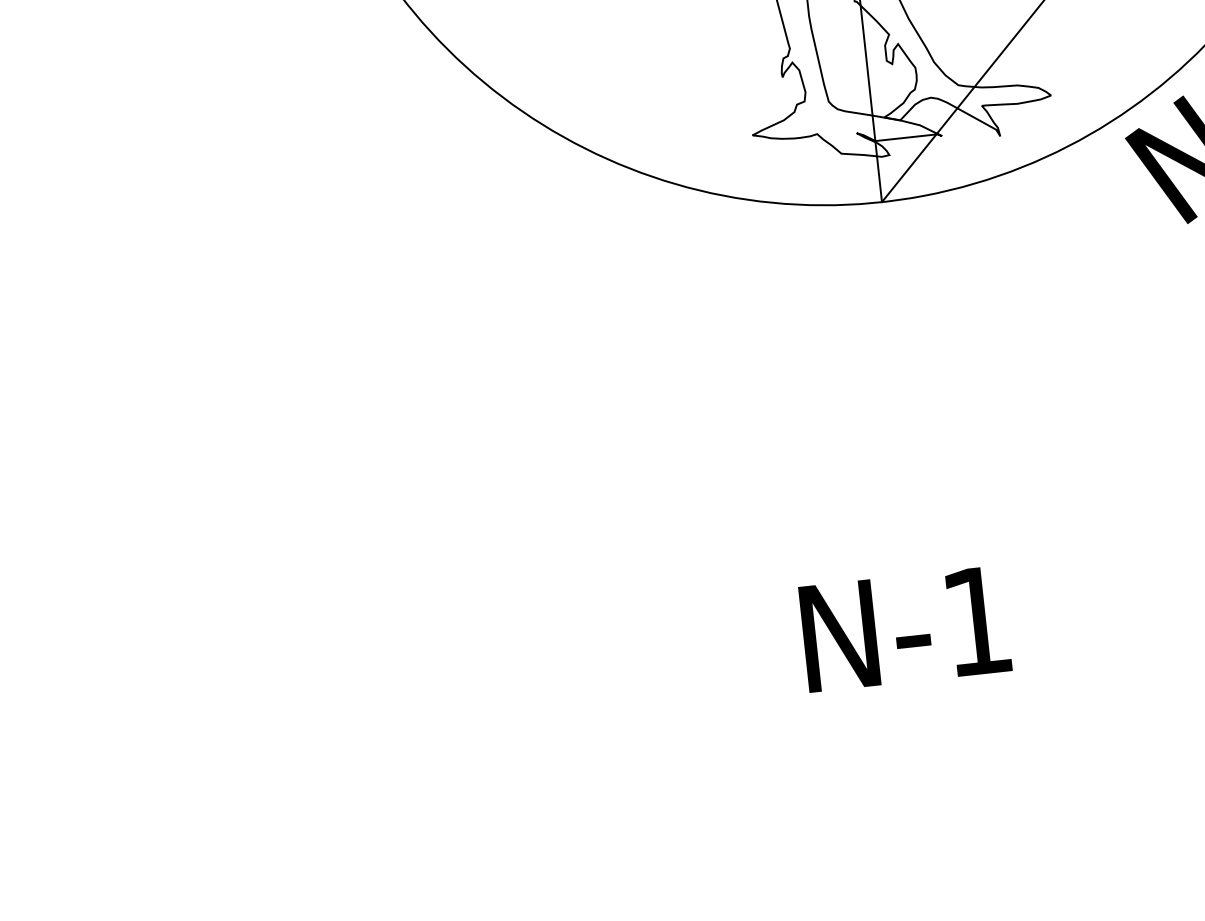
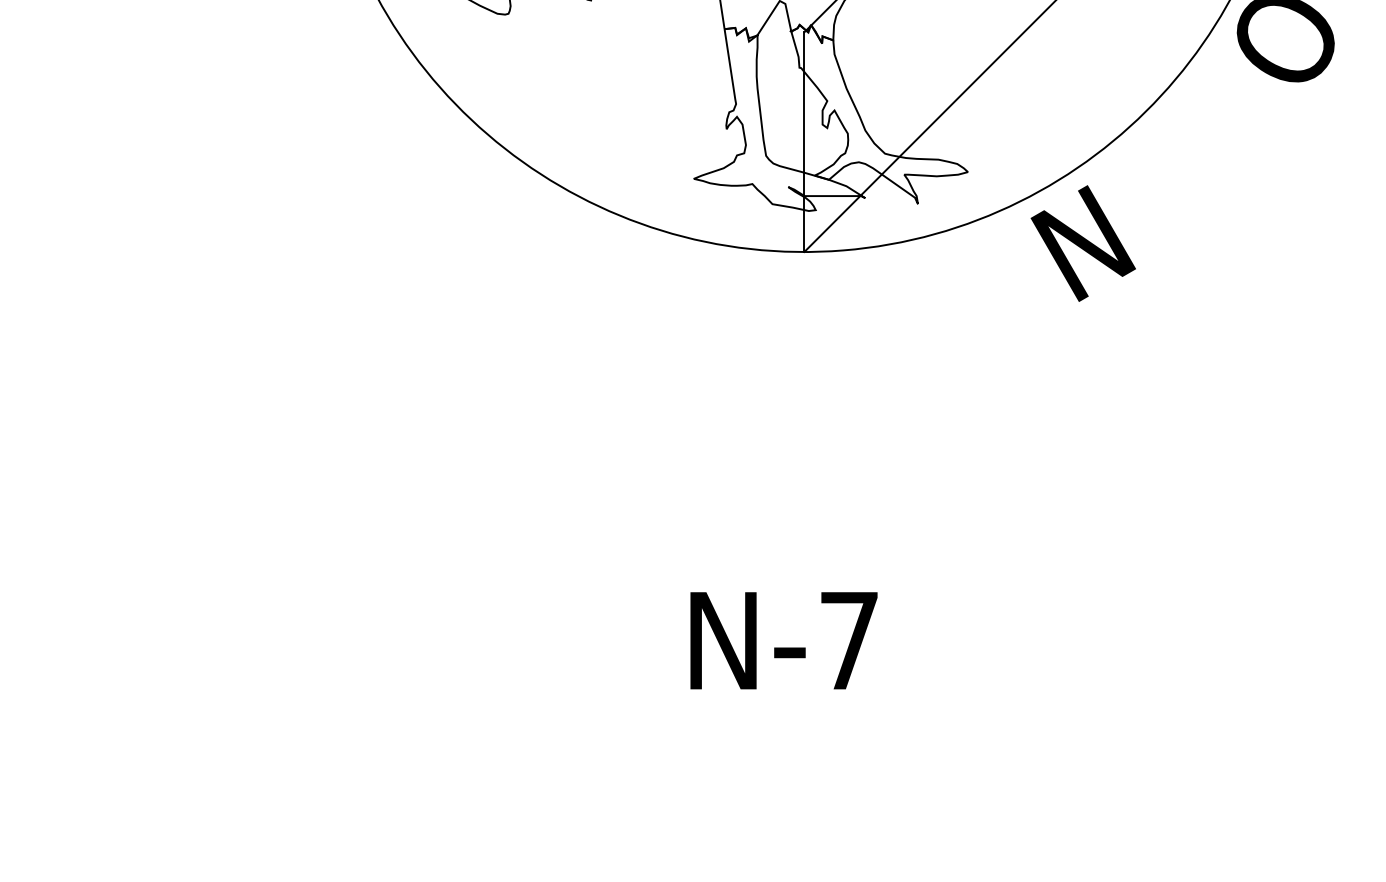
text: (977, 620) -> (849, 640), N-1 -> N-7

